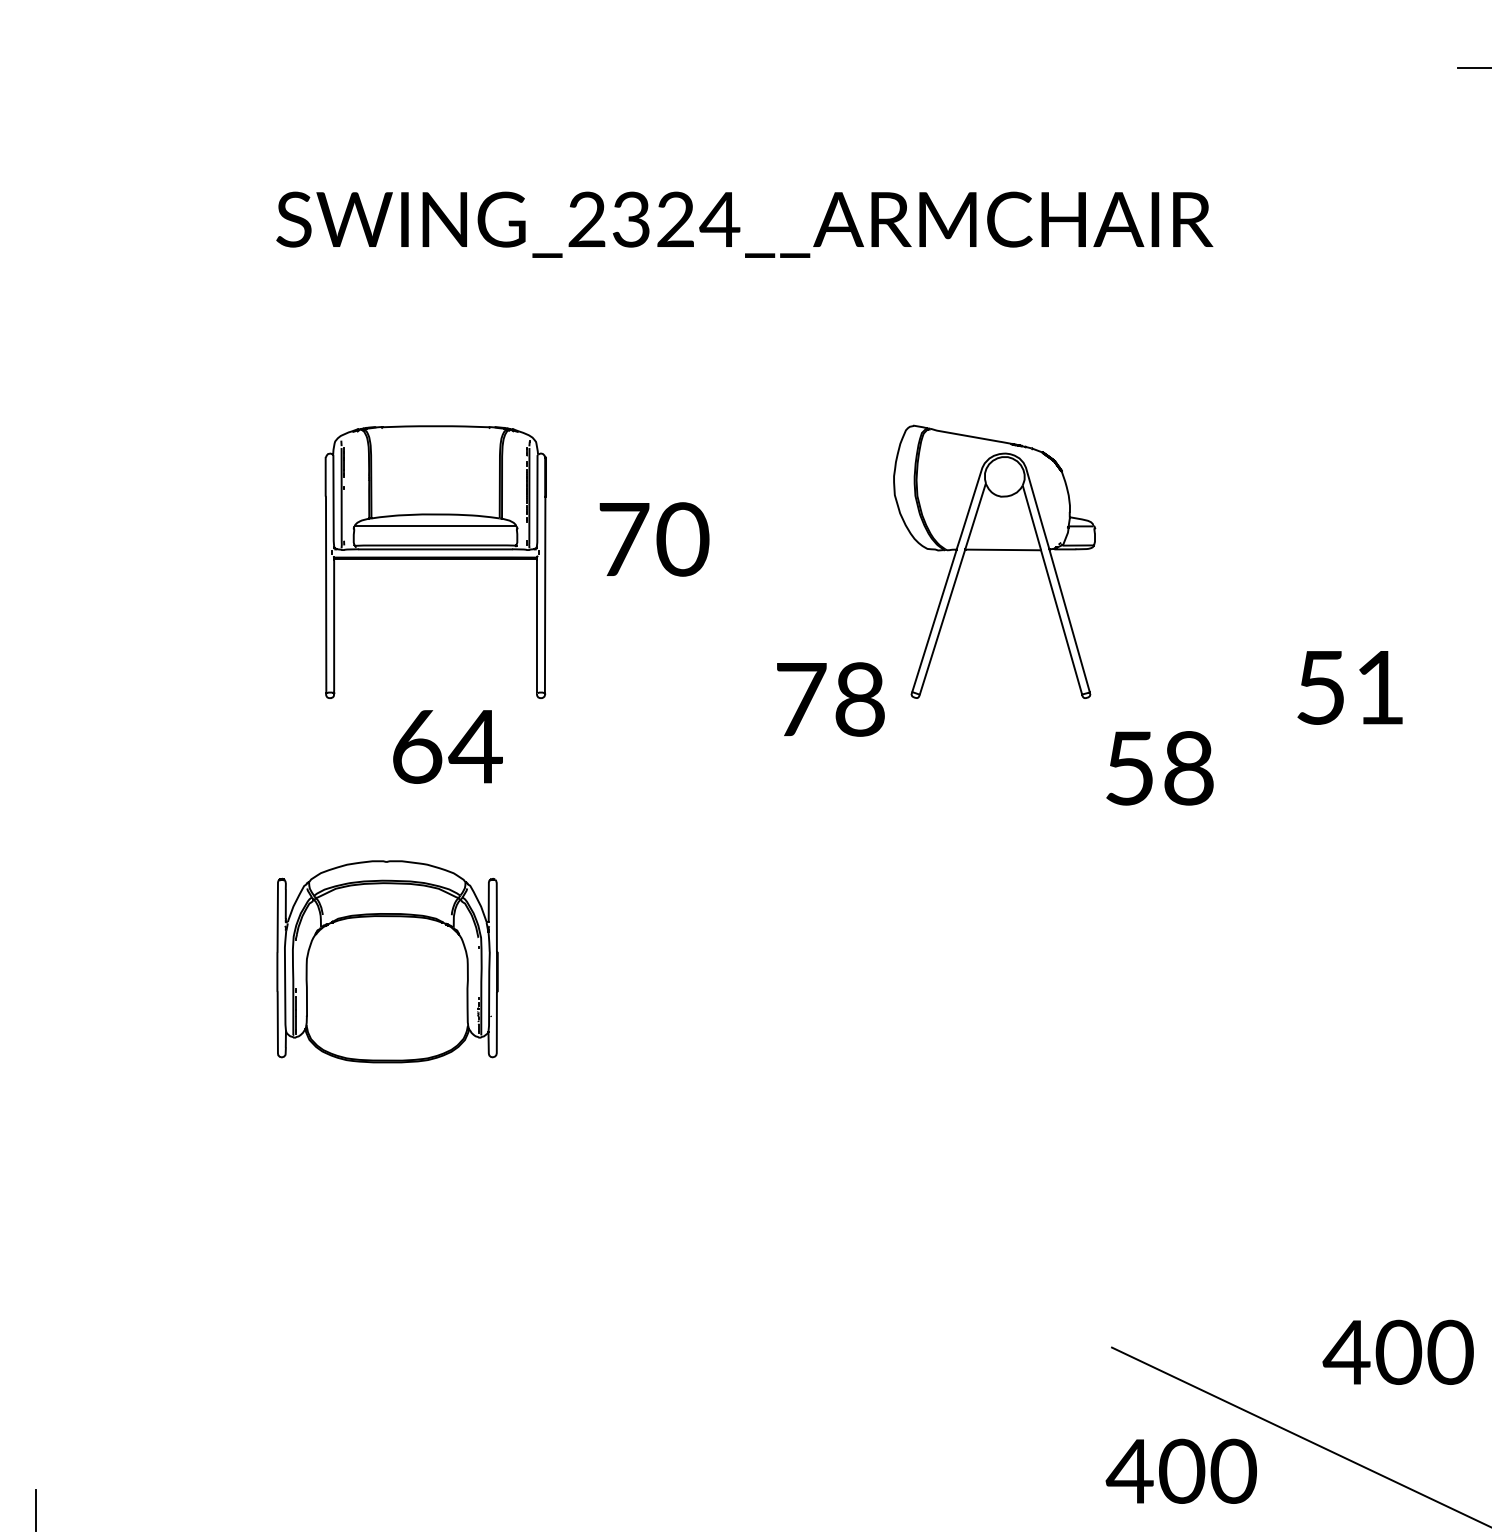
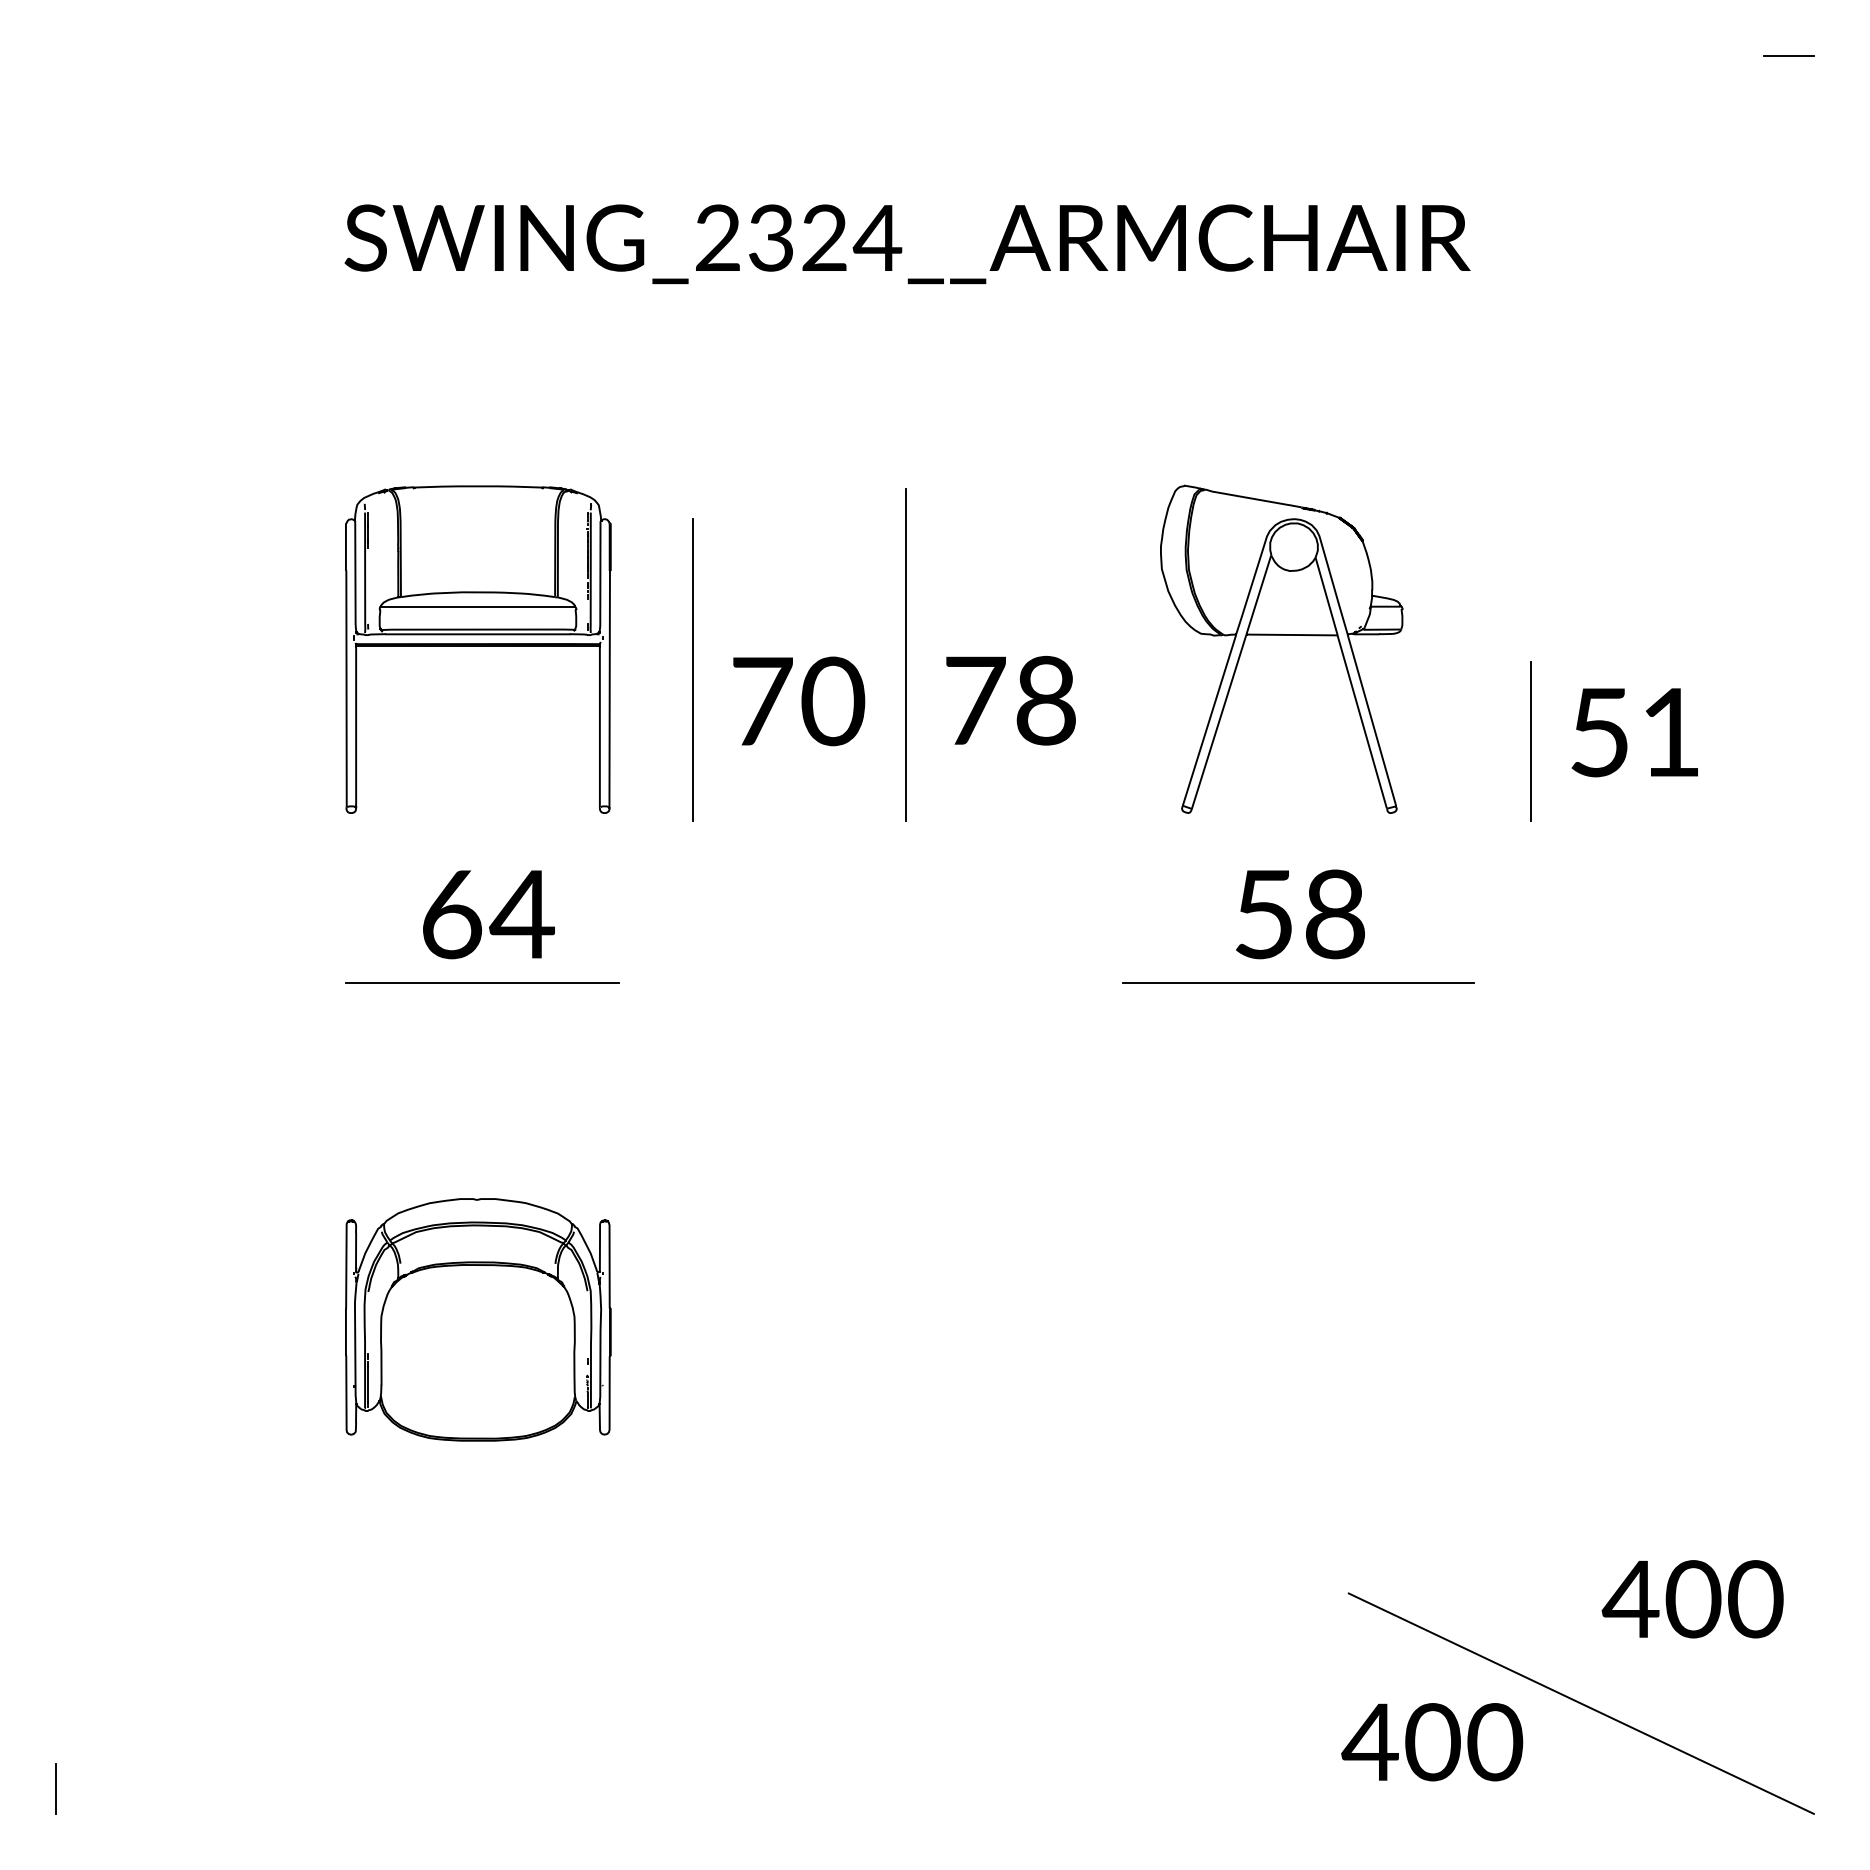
text: (654, 539) -> (799, 701), moved
part: (994, 550) -> (1281, 635), moved
part: (435, 562) -> (478, 649), moved
line: (743, 566) -> (905, 654), added
line: (566, 579) -> (693, 670), added
line: (1264, 638) -> (1531, 741), added
text: (1349, 687) -> (1634, 732), moved
text: (830, 699) -> (1010, 700), moved
text: (447, 746) -> (488, 914), moved
text: (1159, 768) -> (1300, 914), moved
line: (391, 839) -> (482, 982), added
line: (1069, 839) -> (1297, 982), added
part: (387, 961) -> (478, 1319), moved

